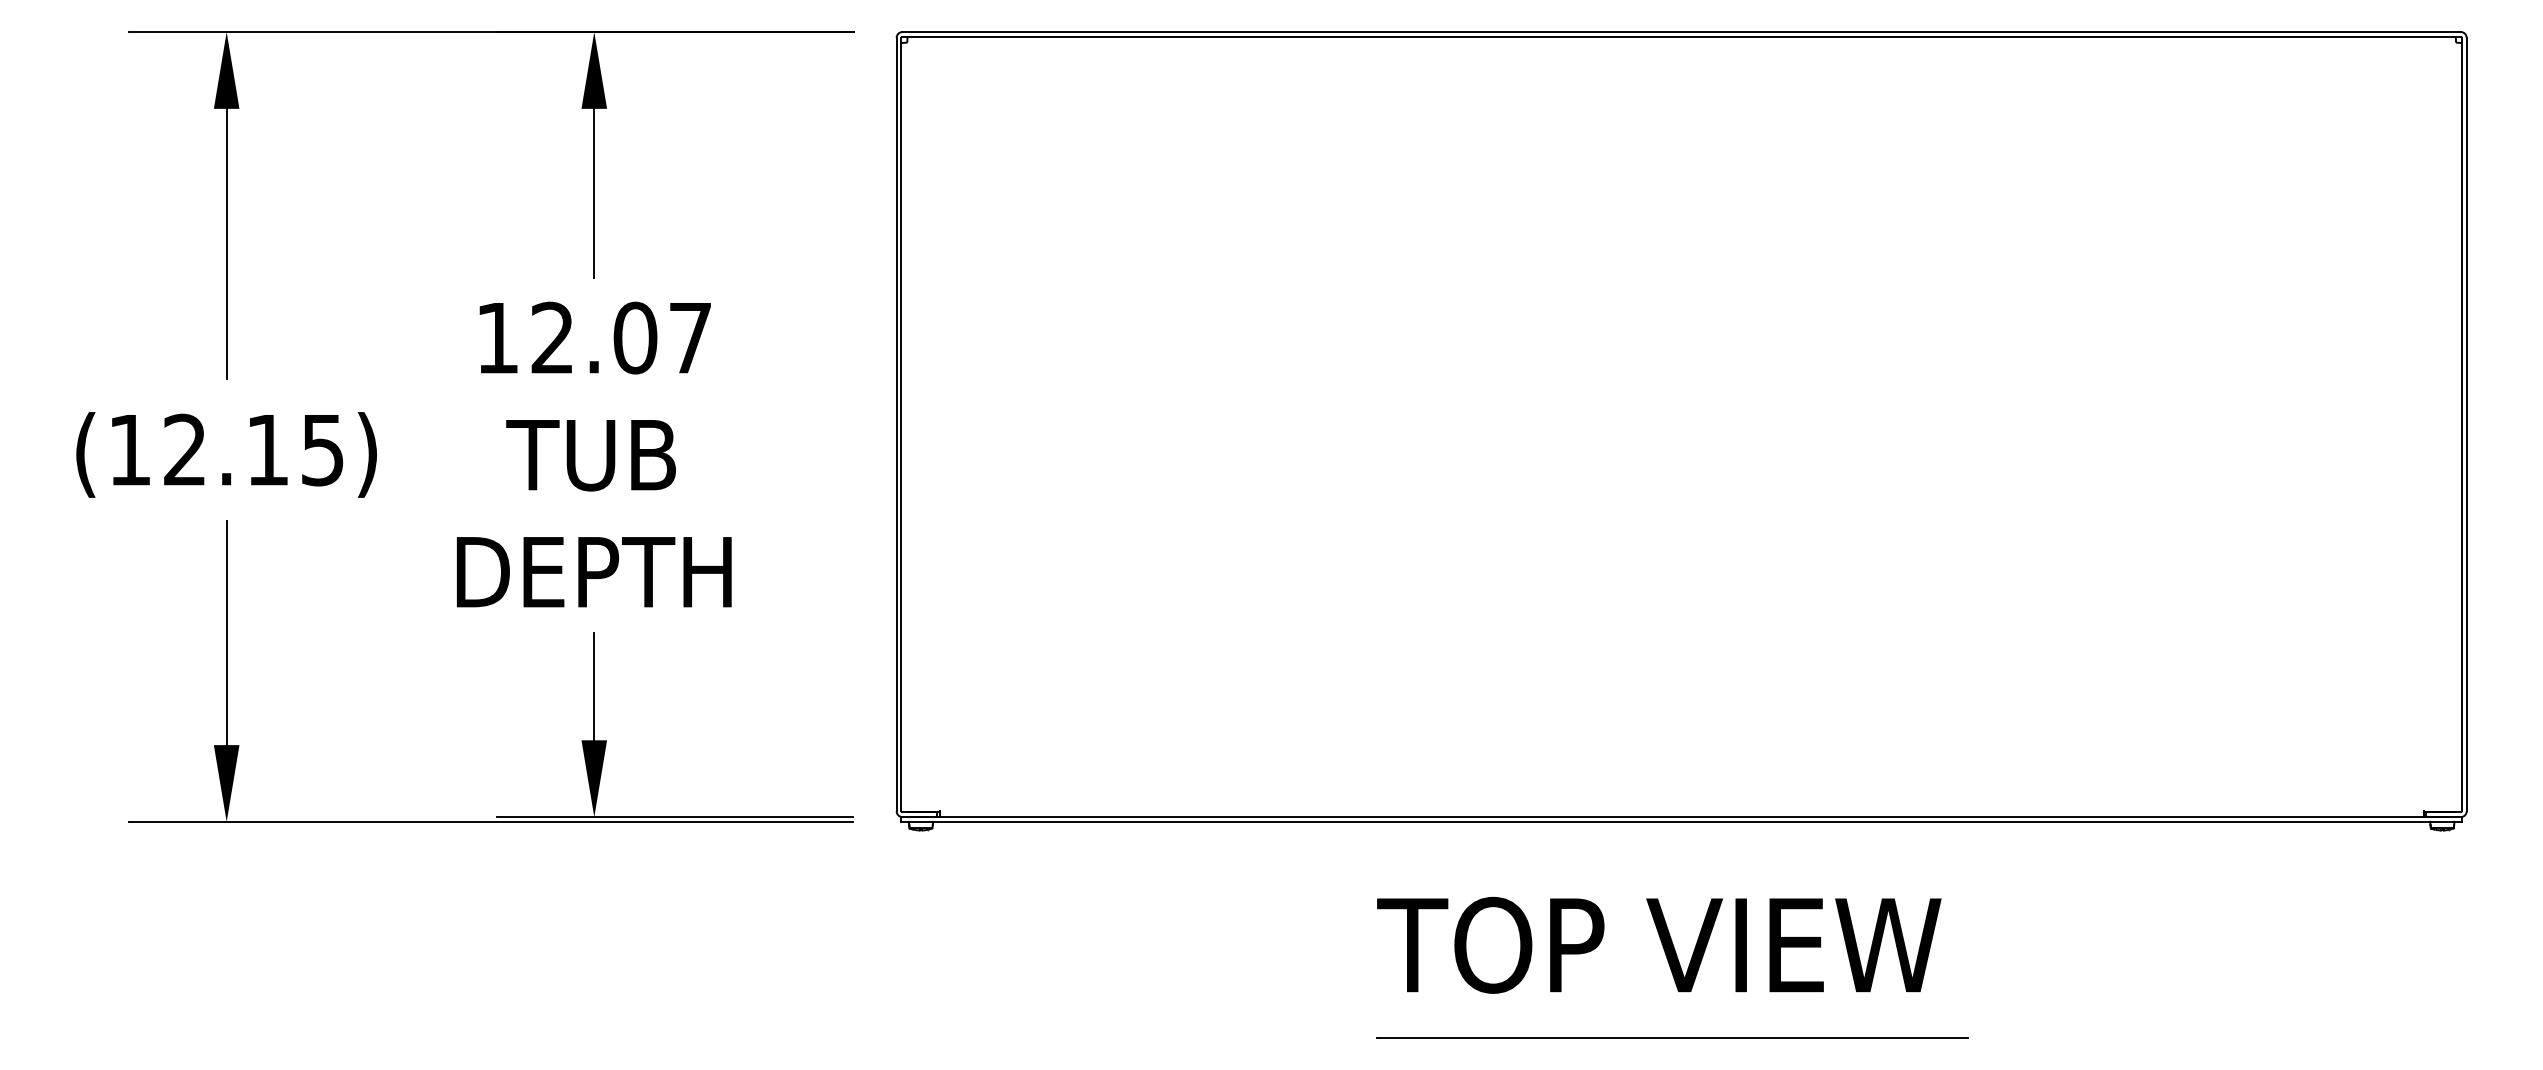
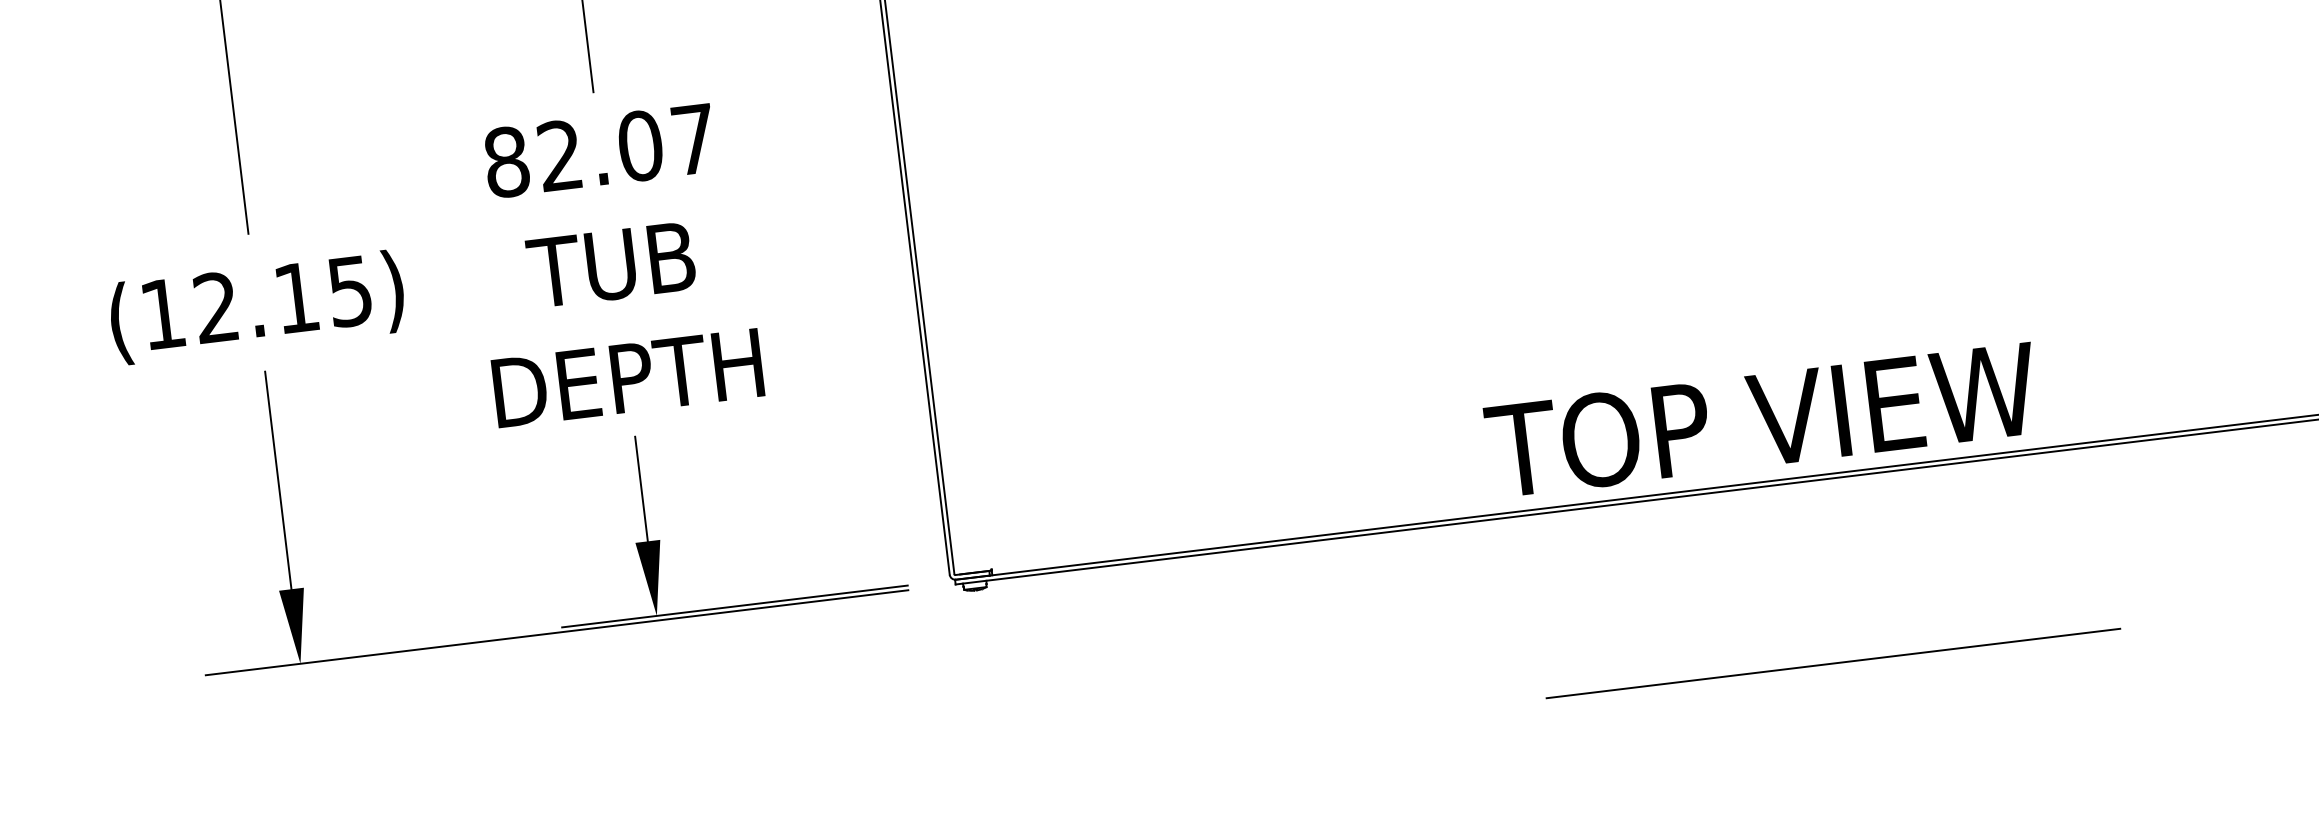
text: (497, 337) -> (506, 161), 12.07 -> 82.07
text: (1659, 944) -> (1762, 419), moved
line: (1672, 1037) -> (1833, 663), moved

